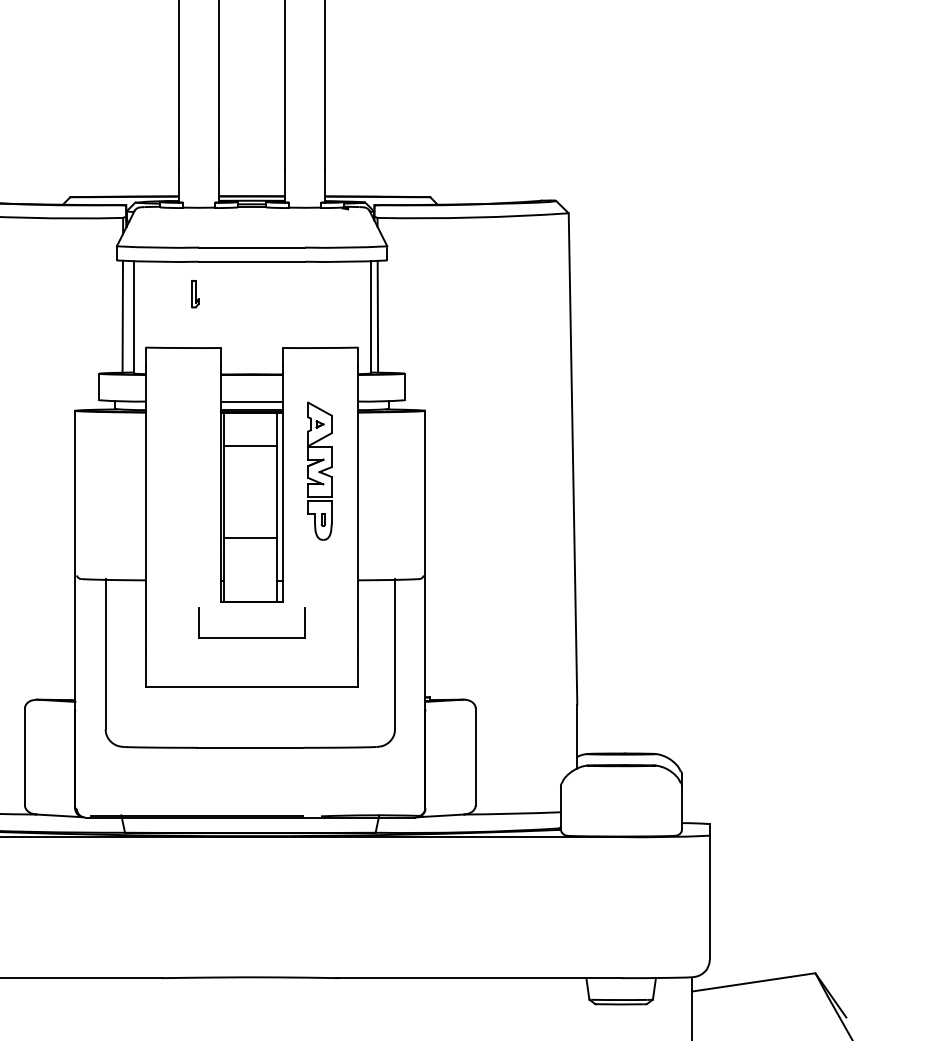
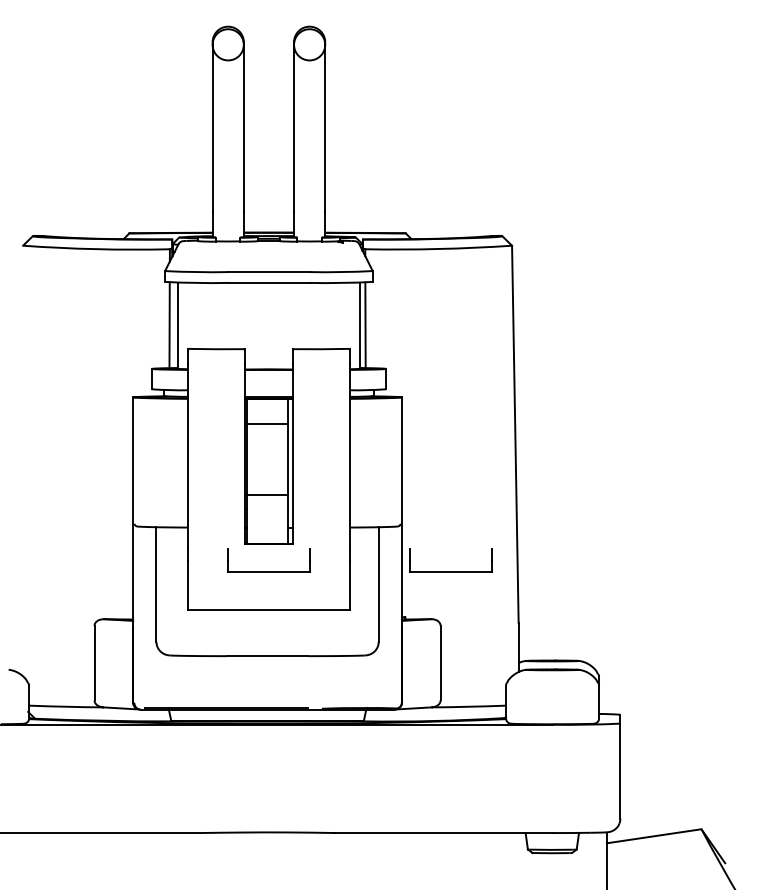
part: (195, 293) -> (225, 307), removed
line: (251, 401) -> (268, 390), removed
part: (319, 470) -> (320, 443), removed
part: (488, 637) -> (450, 571), added

